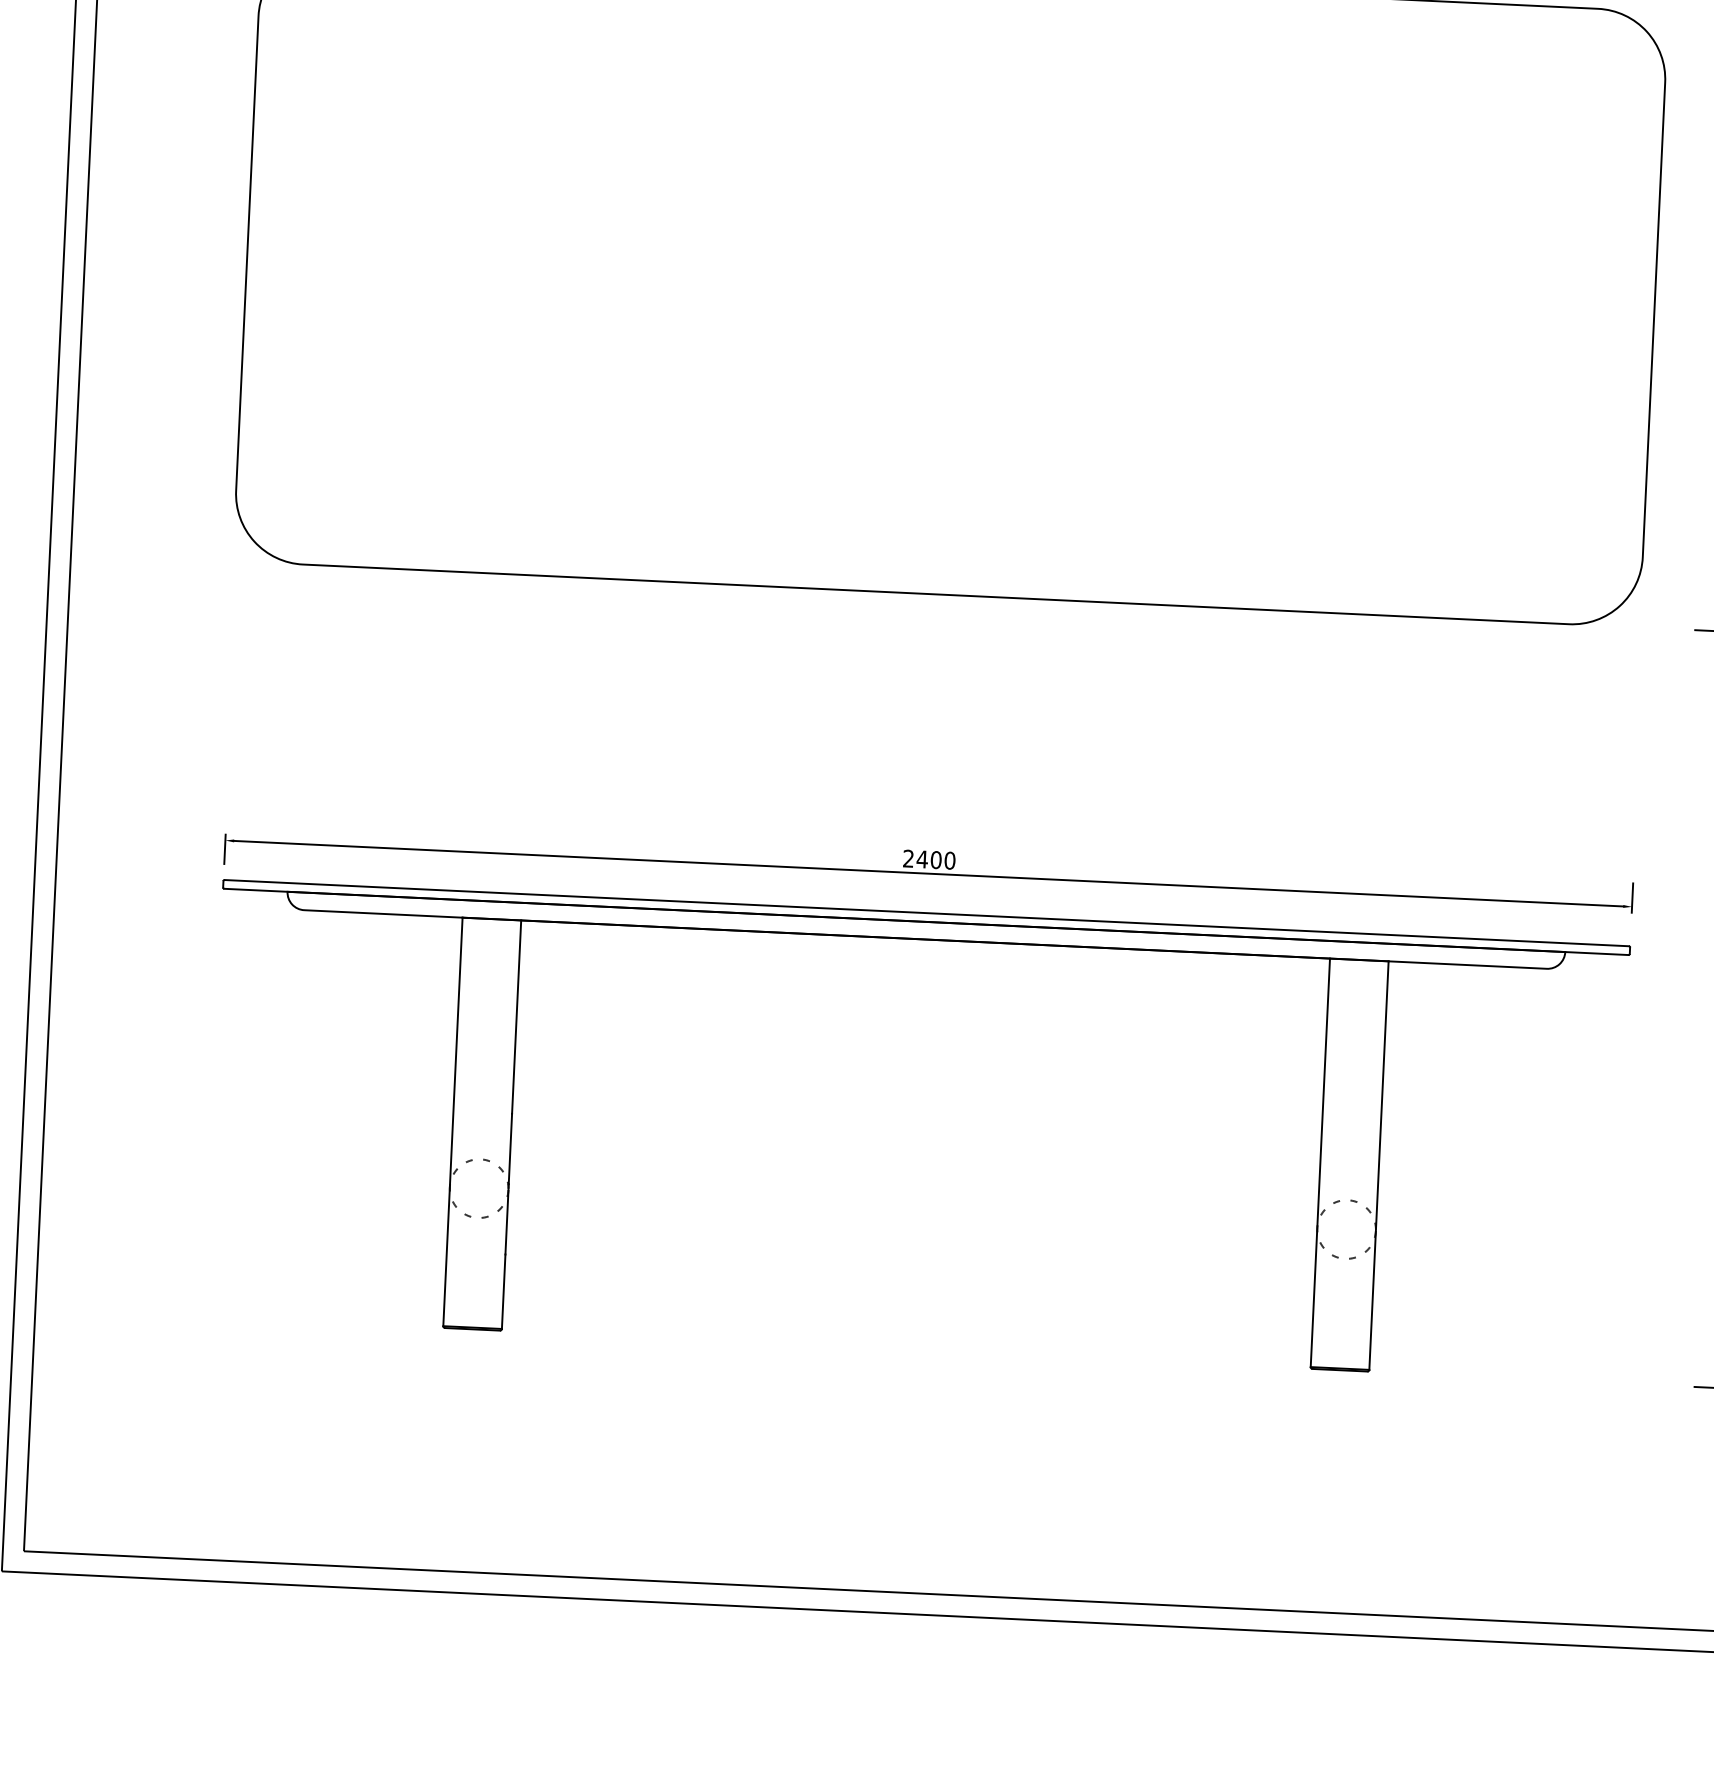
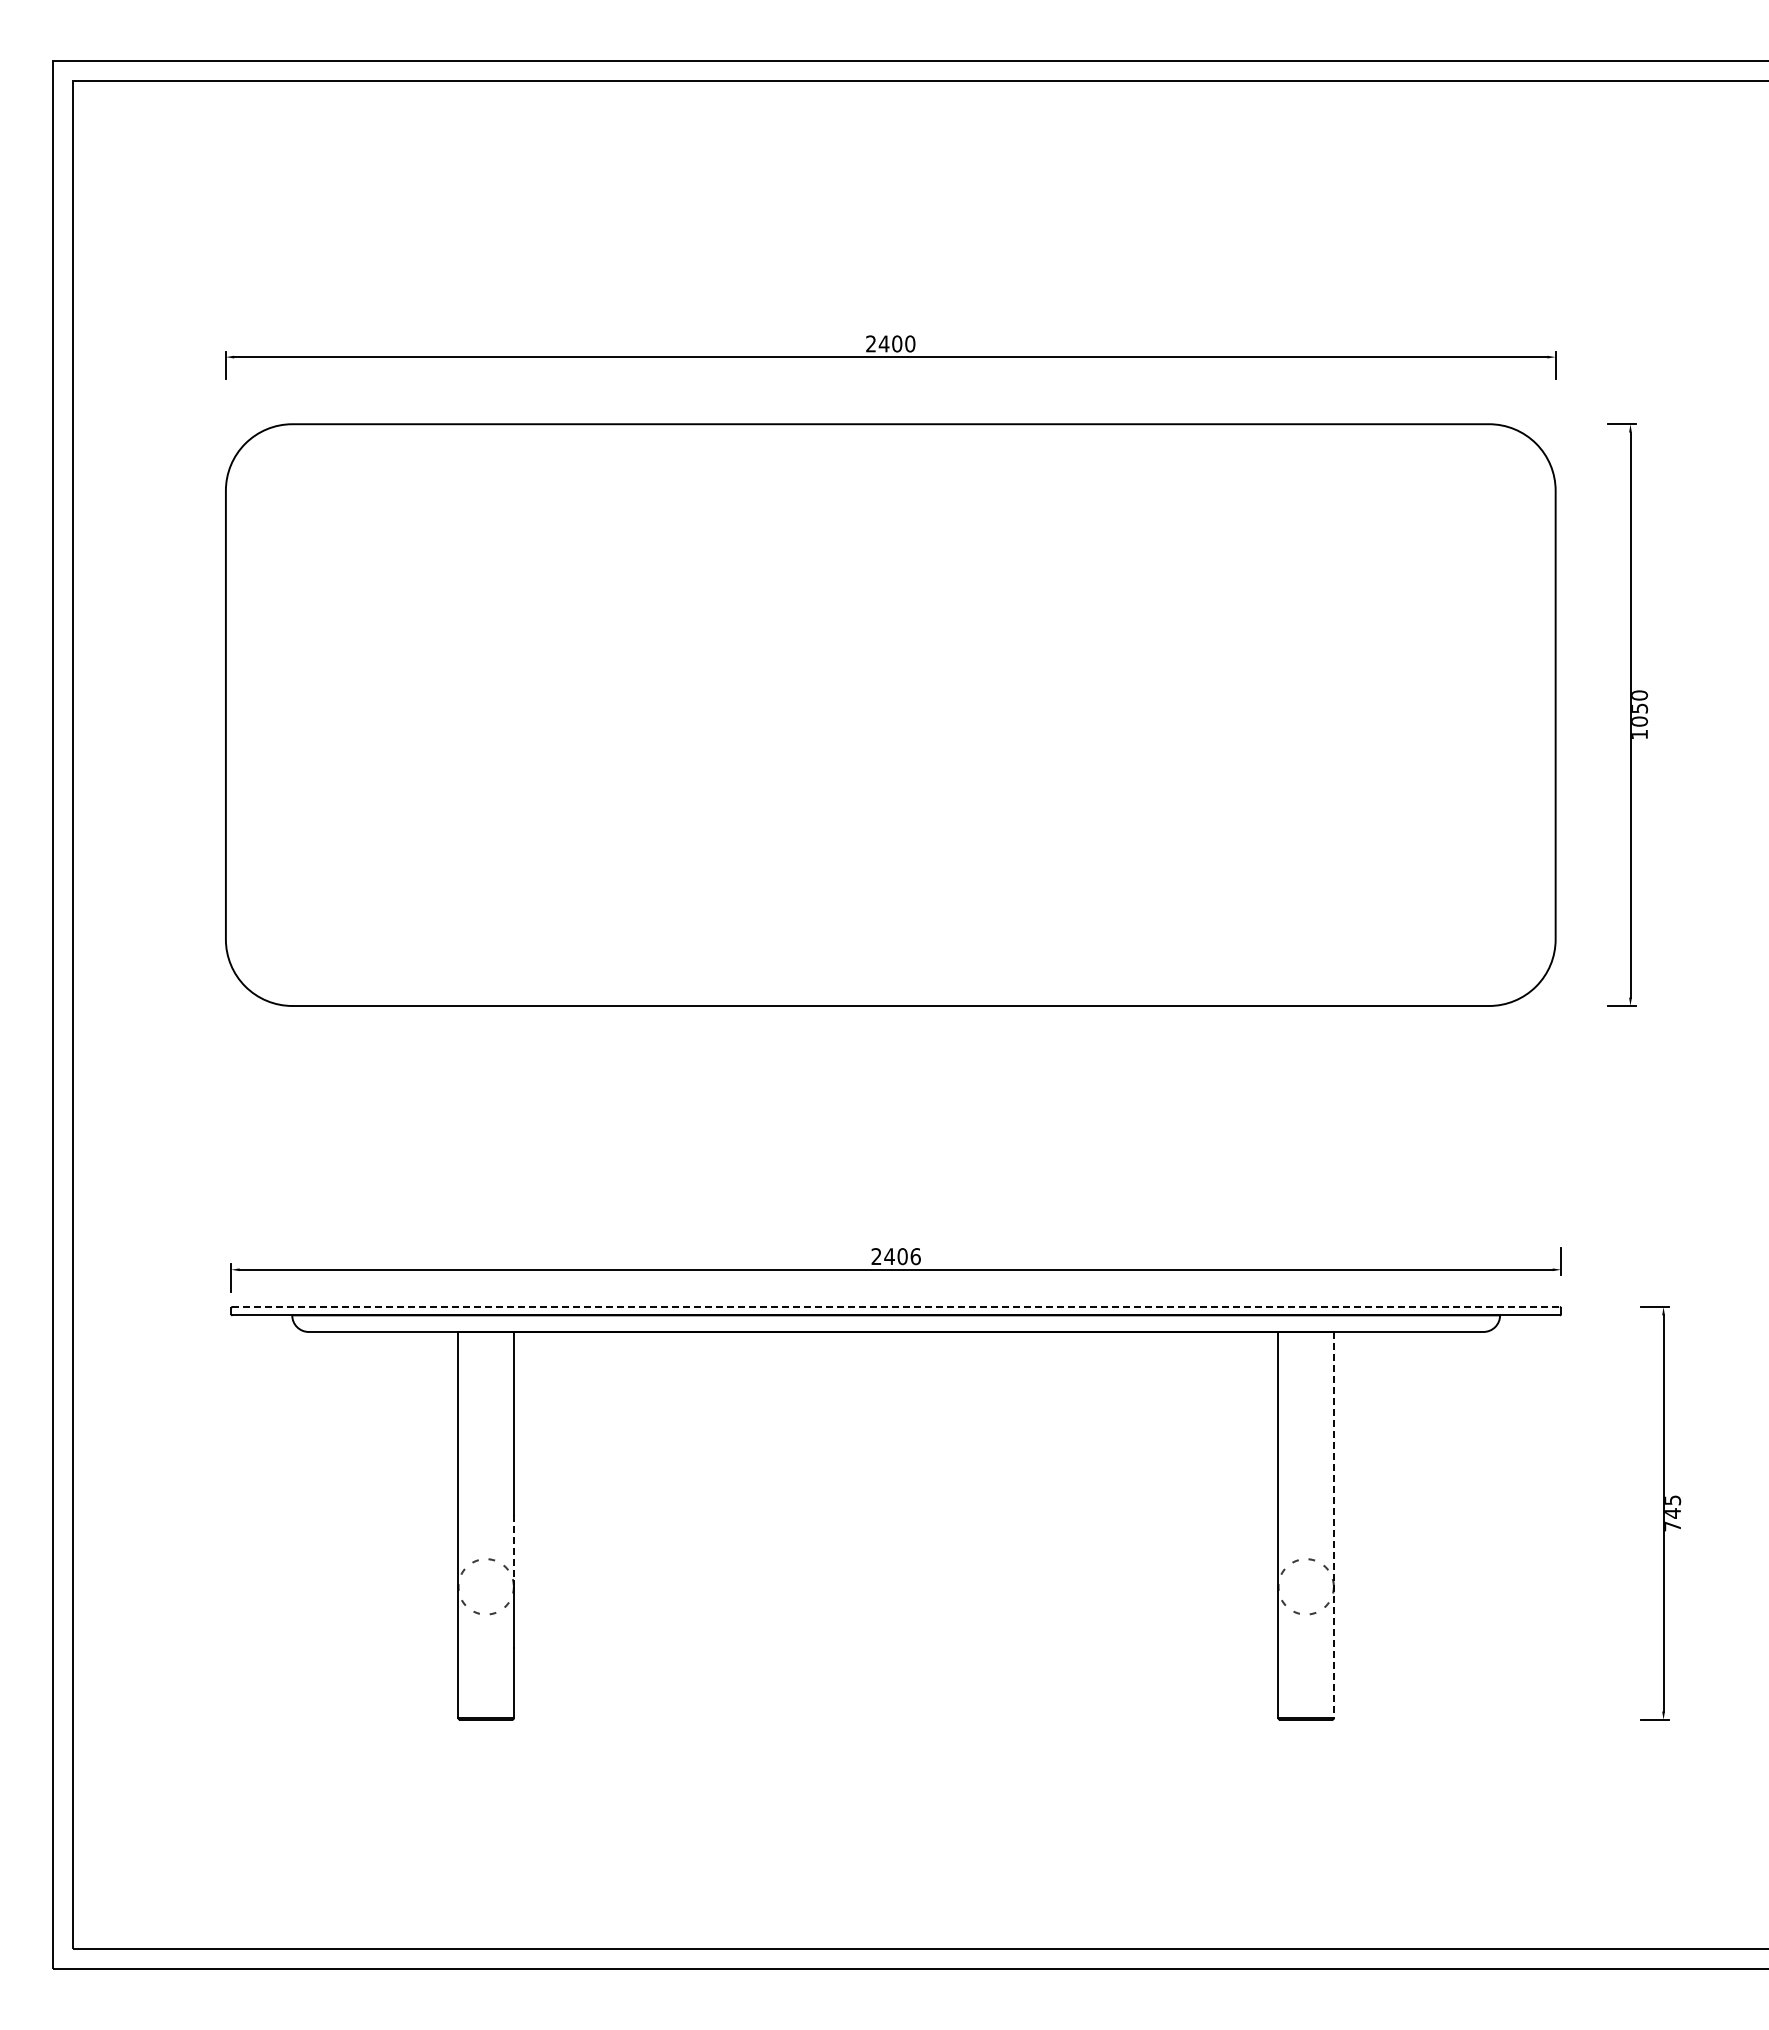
text: (949, 860) -> (915, 1256), 2400 -> 2406
line: (927, 913) -> (896, 1307), solid -> dashed
line: (510, 1149) -> (513, 1548), solid -> dashed
line: (1378, 1166) -> (1333, 1525), solid -> dashed

